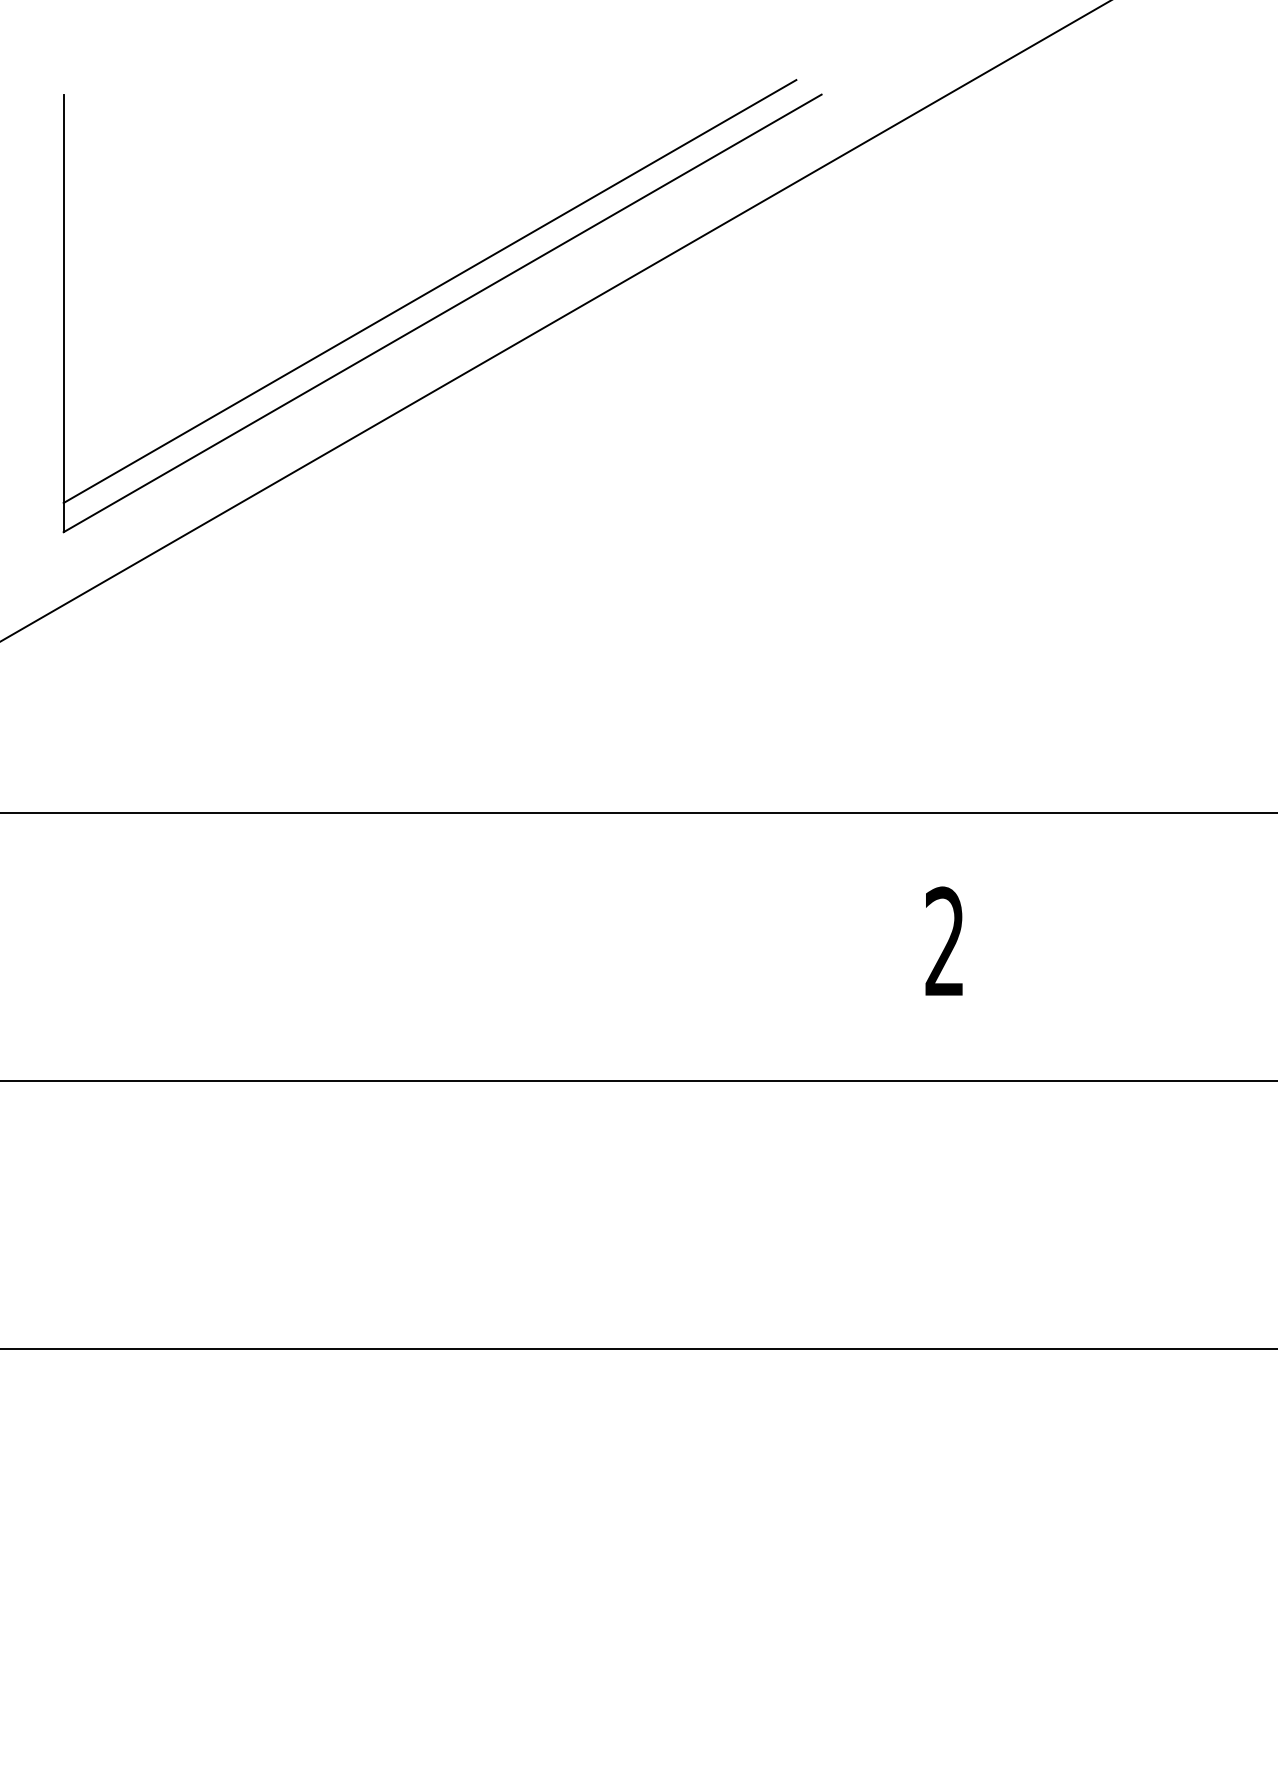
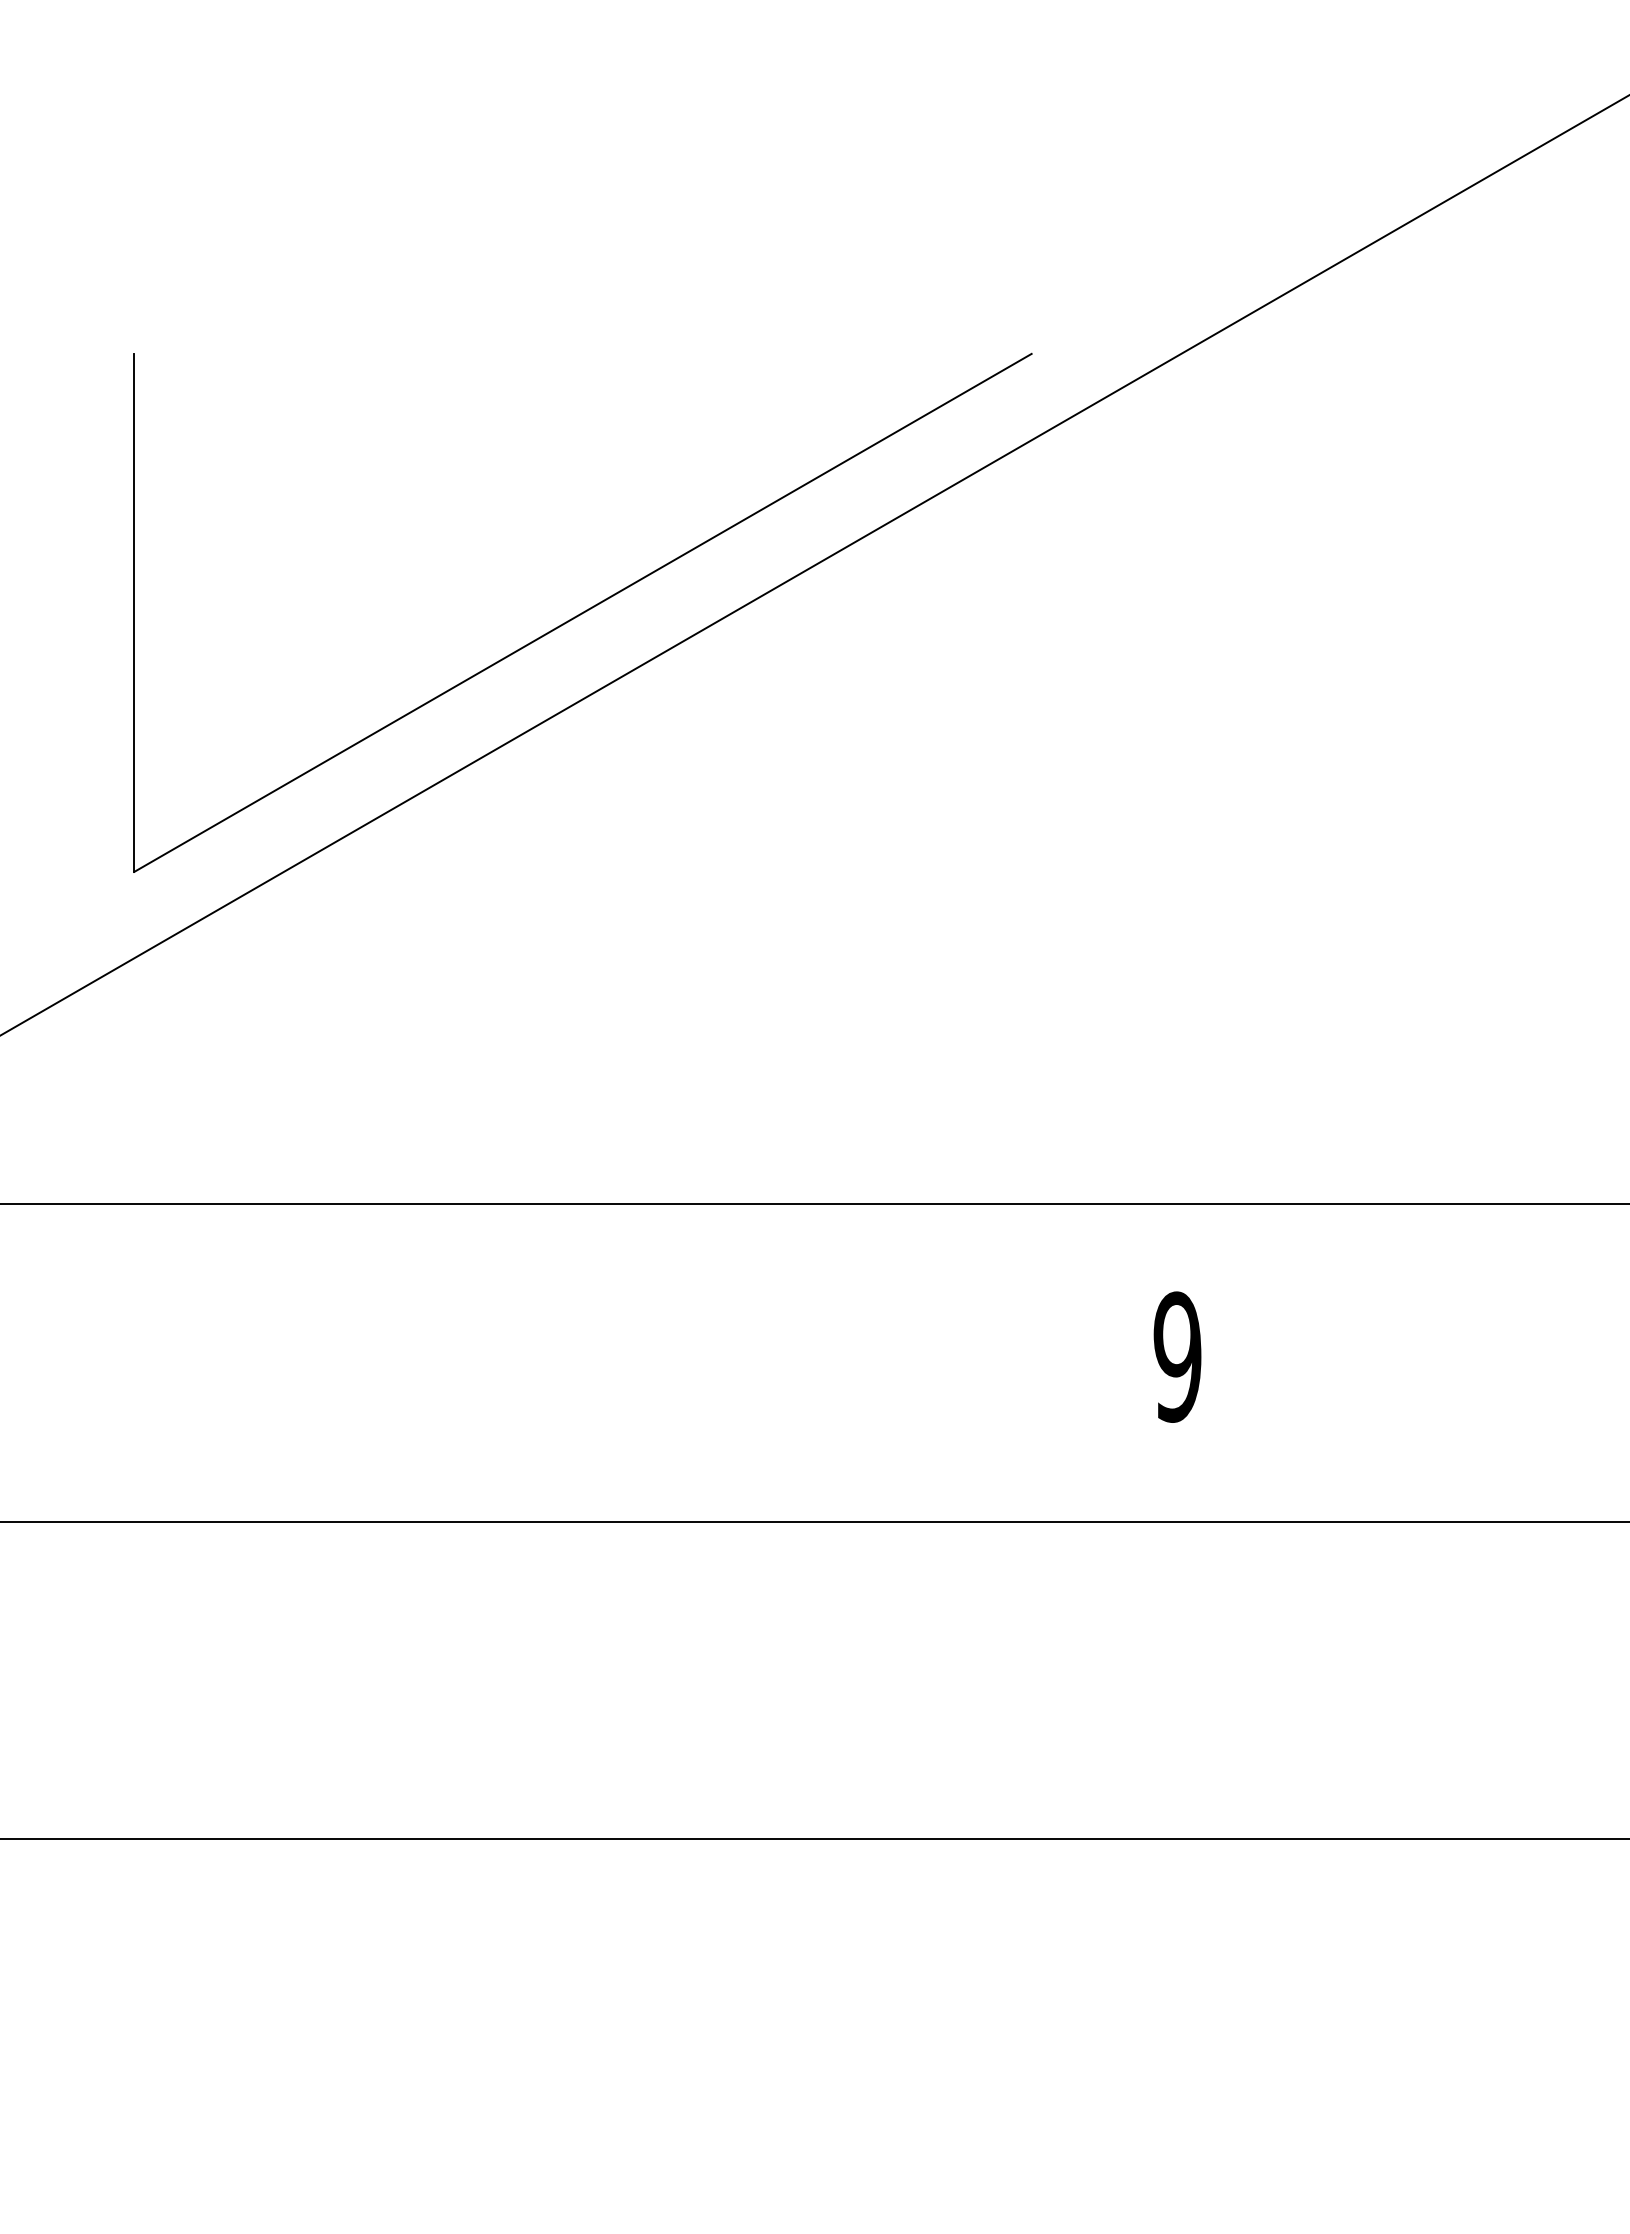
line: (429, 291) -> (567, 586), removed
text: (944, 941) -> (1177, 1356), 2 -> 9

